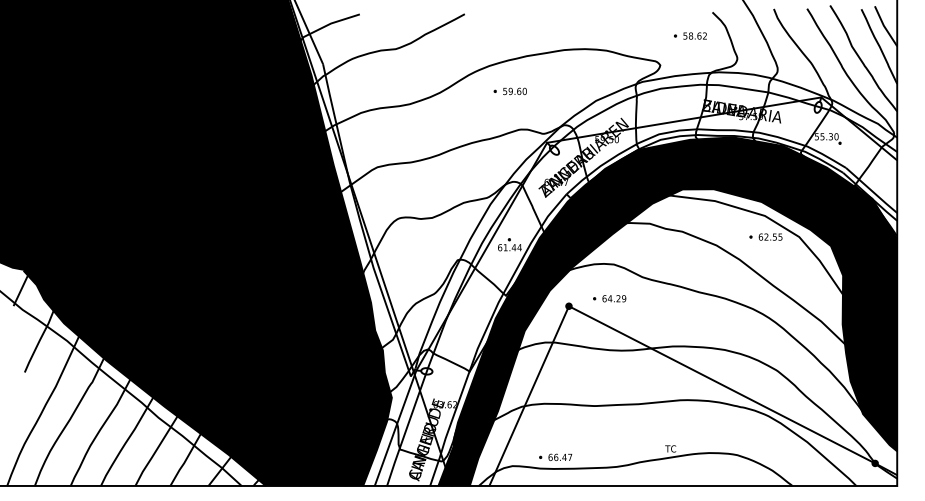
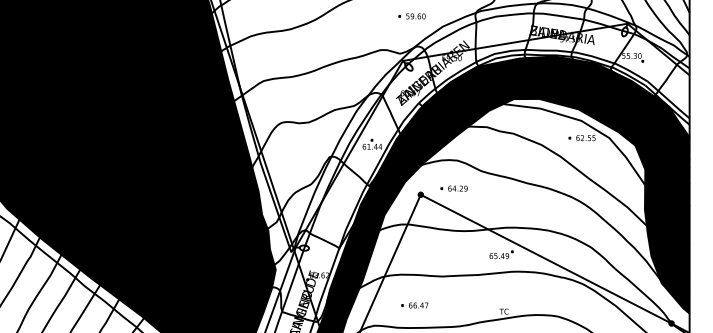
part: (509, 91) -> (411, 16), moved
part: (667, 379) -> (501, 254), added
part: (555, 456) -> (414, 304), moved

